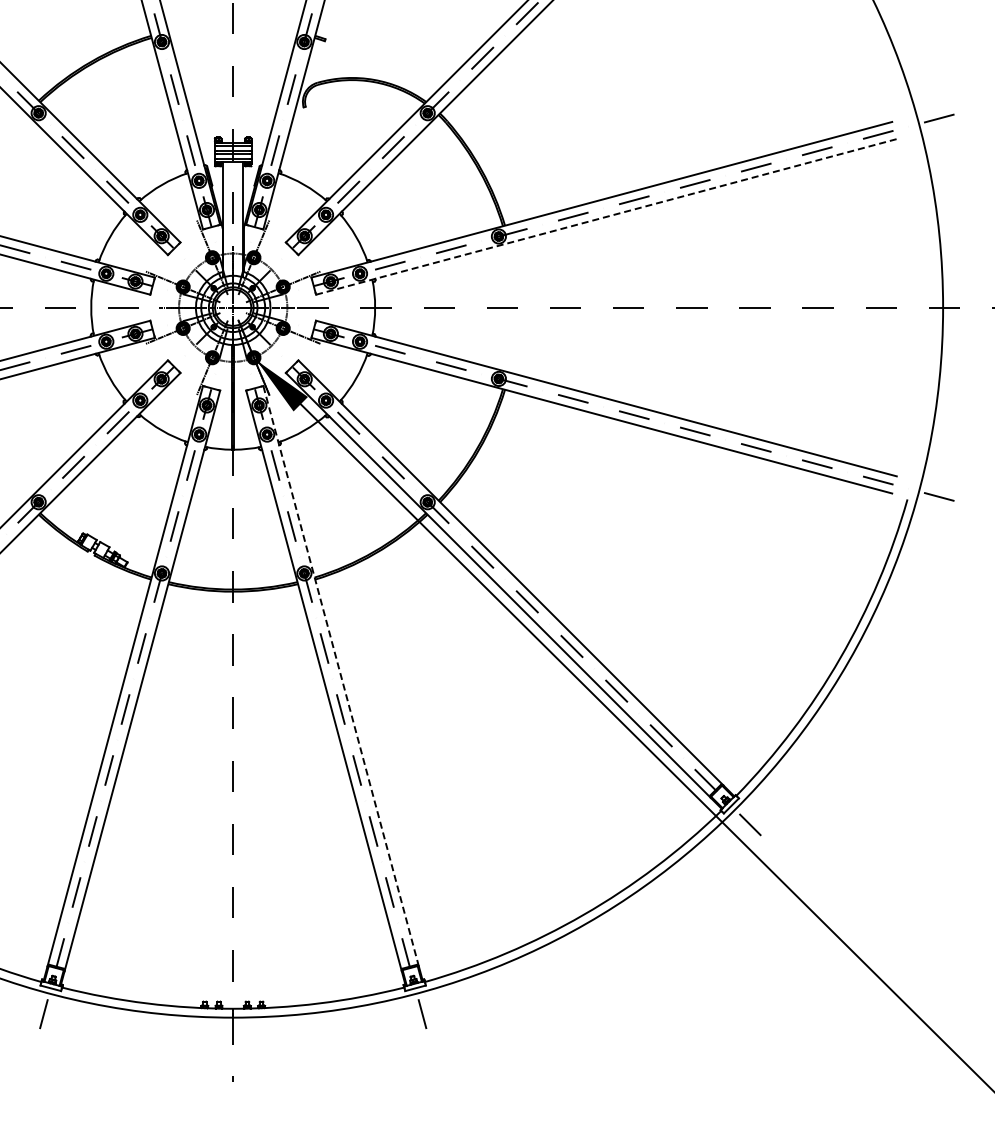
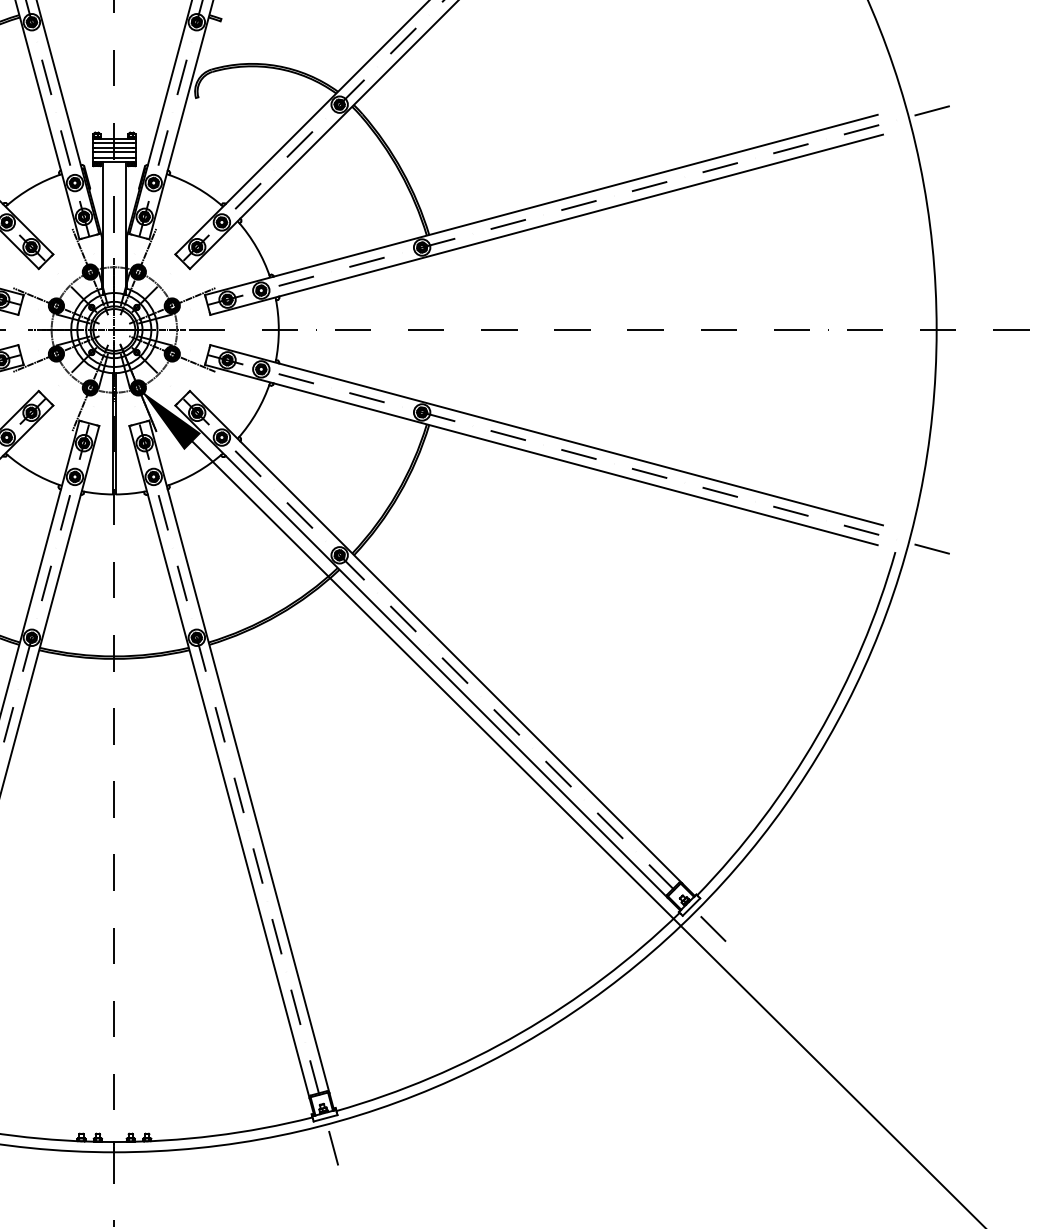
line: (606, 216) -> (546, 224), dashed -> solid
line: (341, 676) -> (239, 757), dashed -> solid

